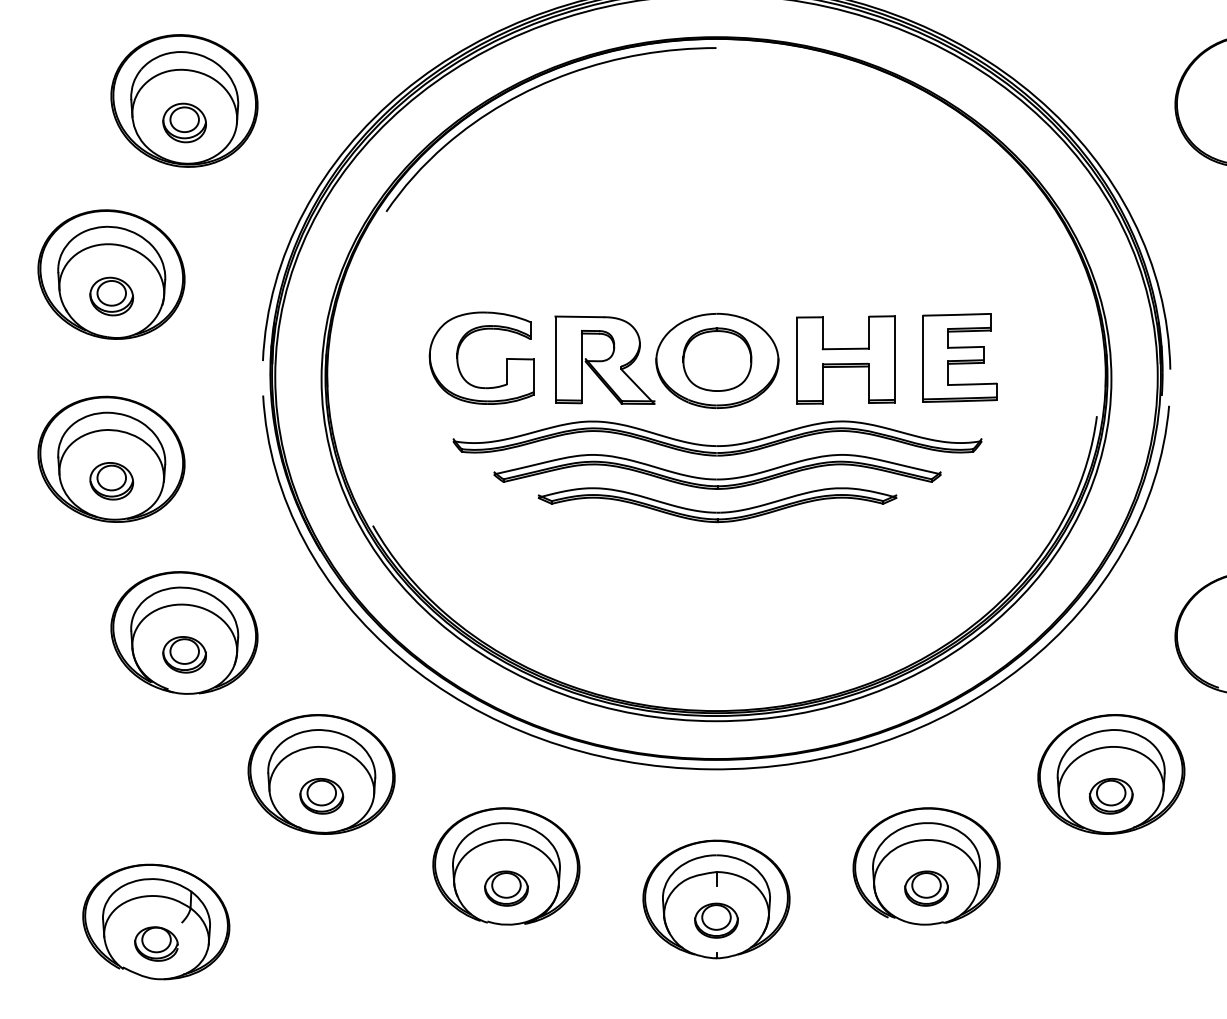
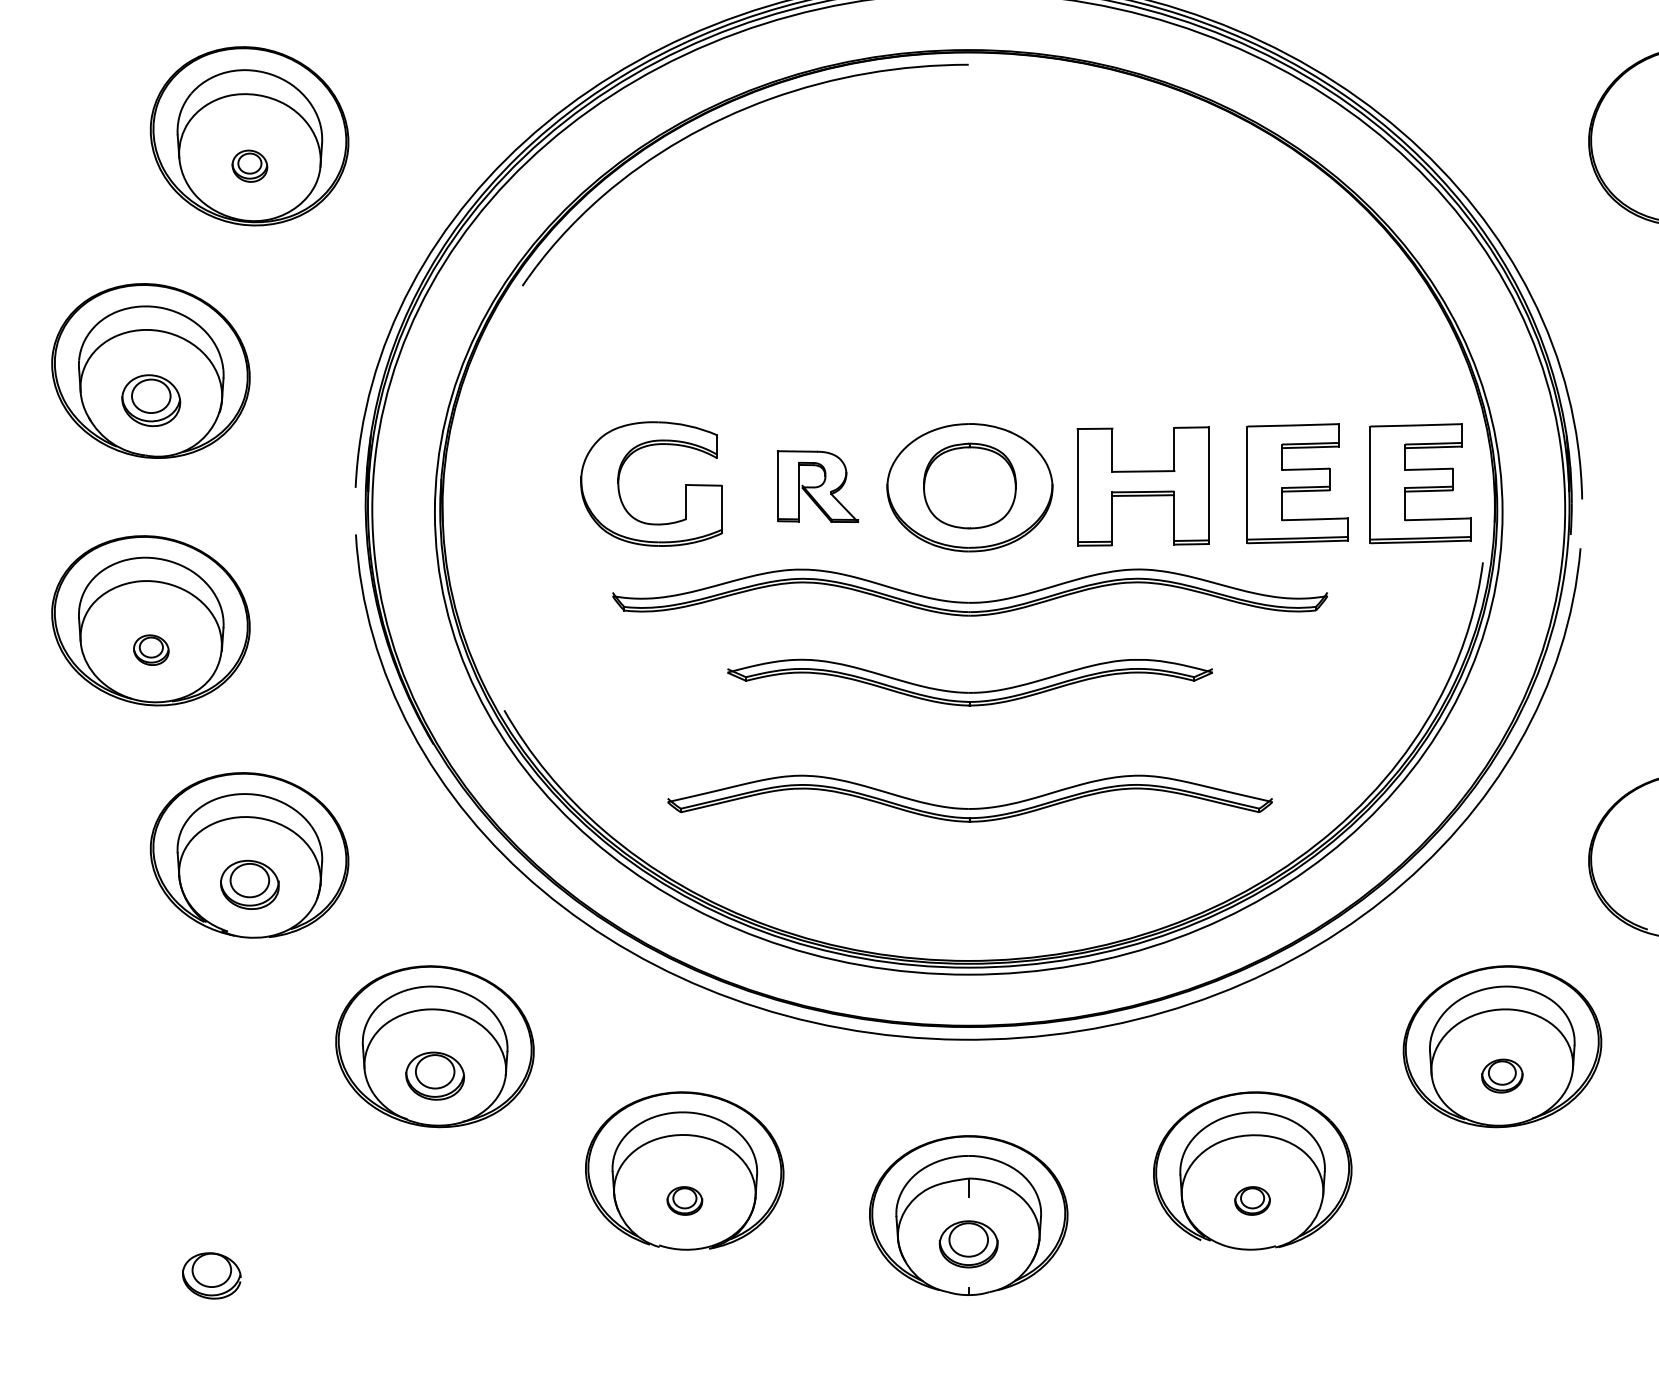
part: (184, 123) -> (249, 166), size x0.6
part: (1050, 357) -> (1420, 483), added
part: (604, 360) -> (817, 486), size x0.6
part: (717, 479) -> (969, 808), moved
part: (111, 480) -> (151, 649), size x0.6
part: (1111, 795) -> (1502, 1075), size x0.7
part: (506, 888) -> (684, 1200), size x0.6
part: (926, 888) -> (1252, 1200), size x0.6
part: (156, 921) -> (211, 1245), removed

